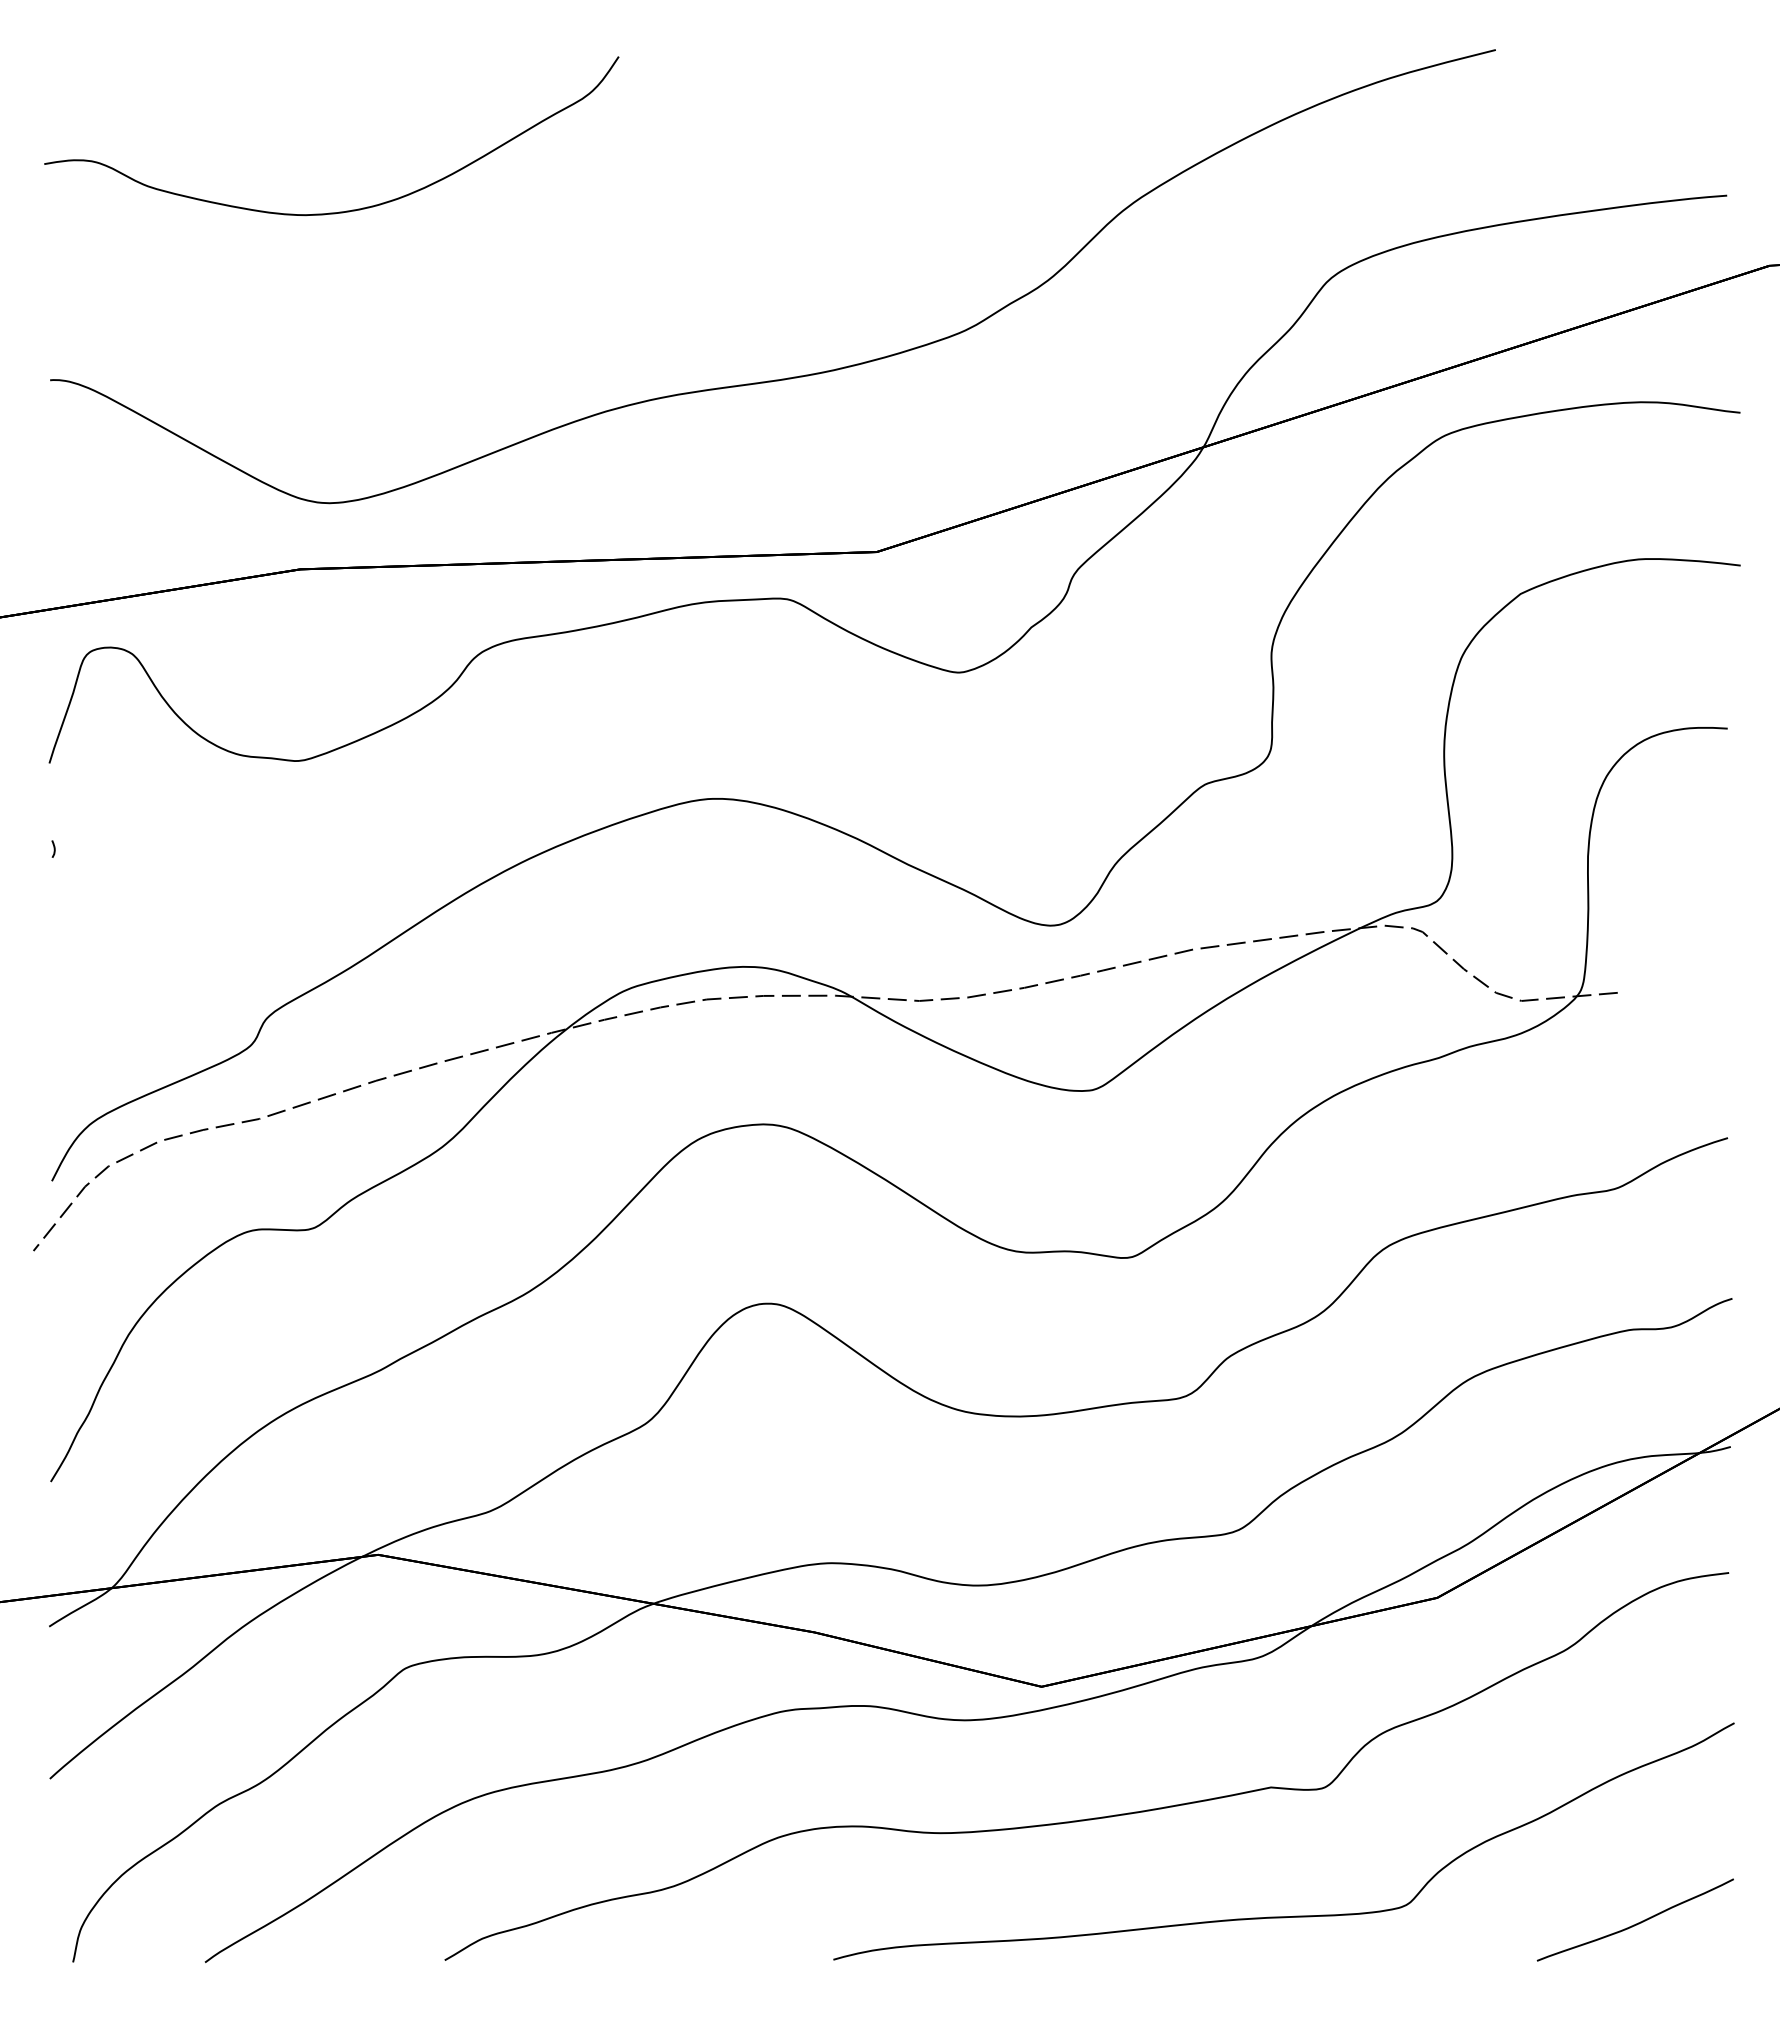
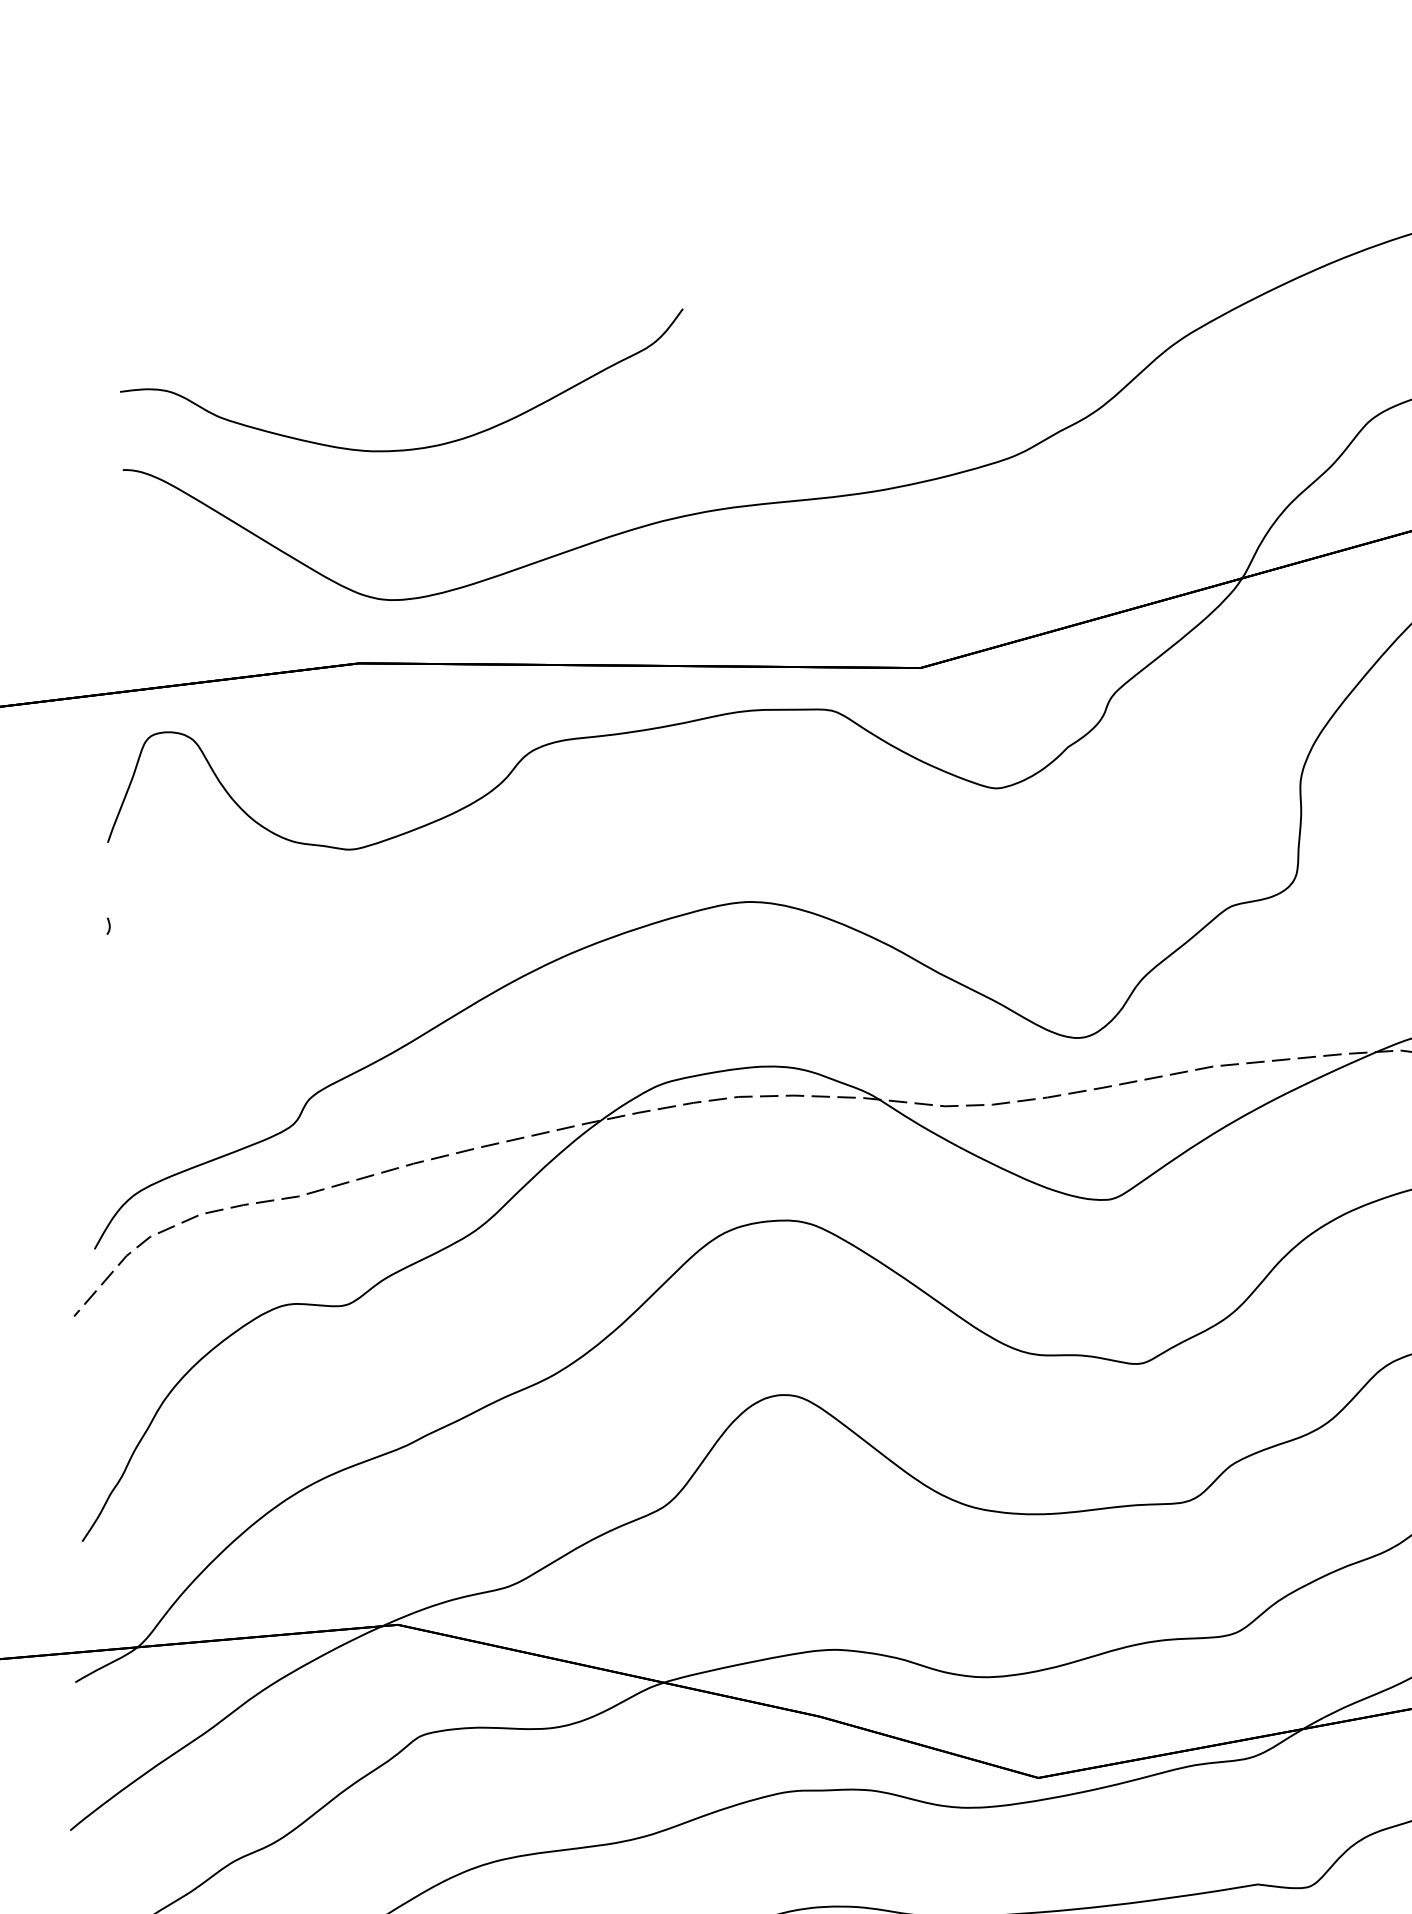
curve: (339, 211) -> (405, 449), moved

